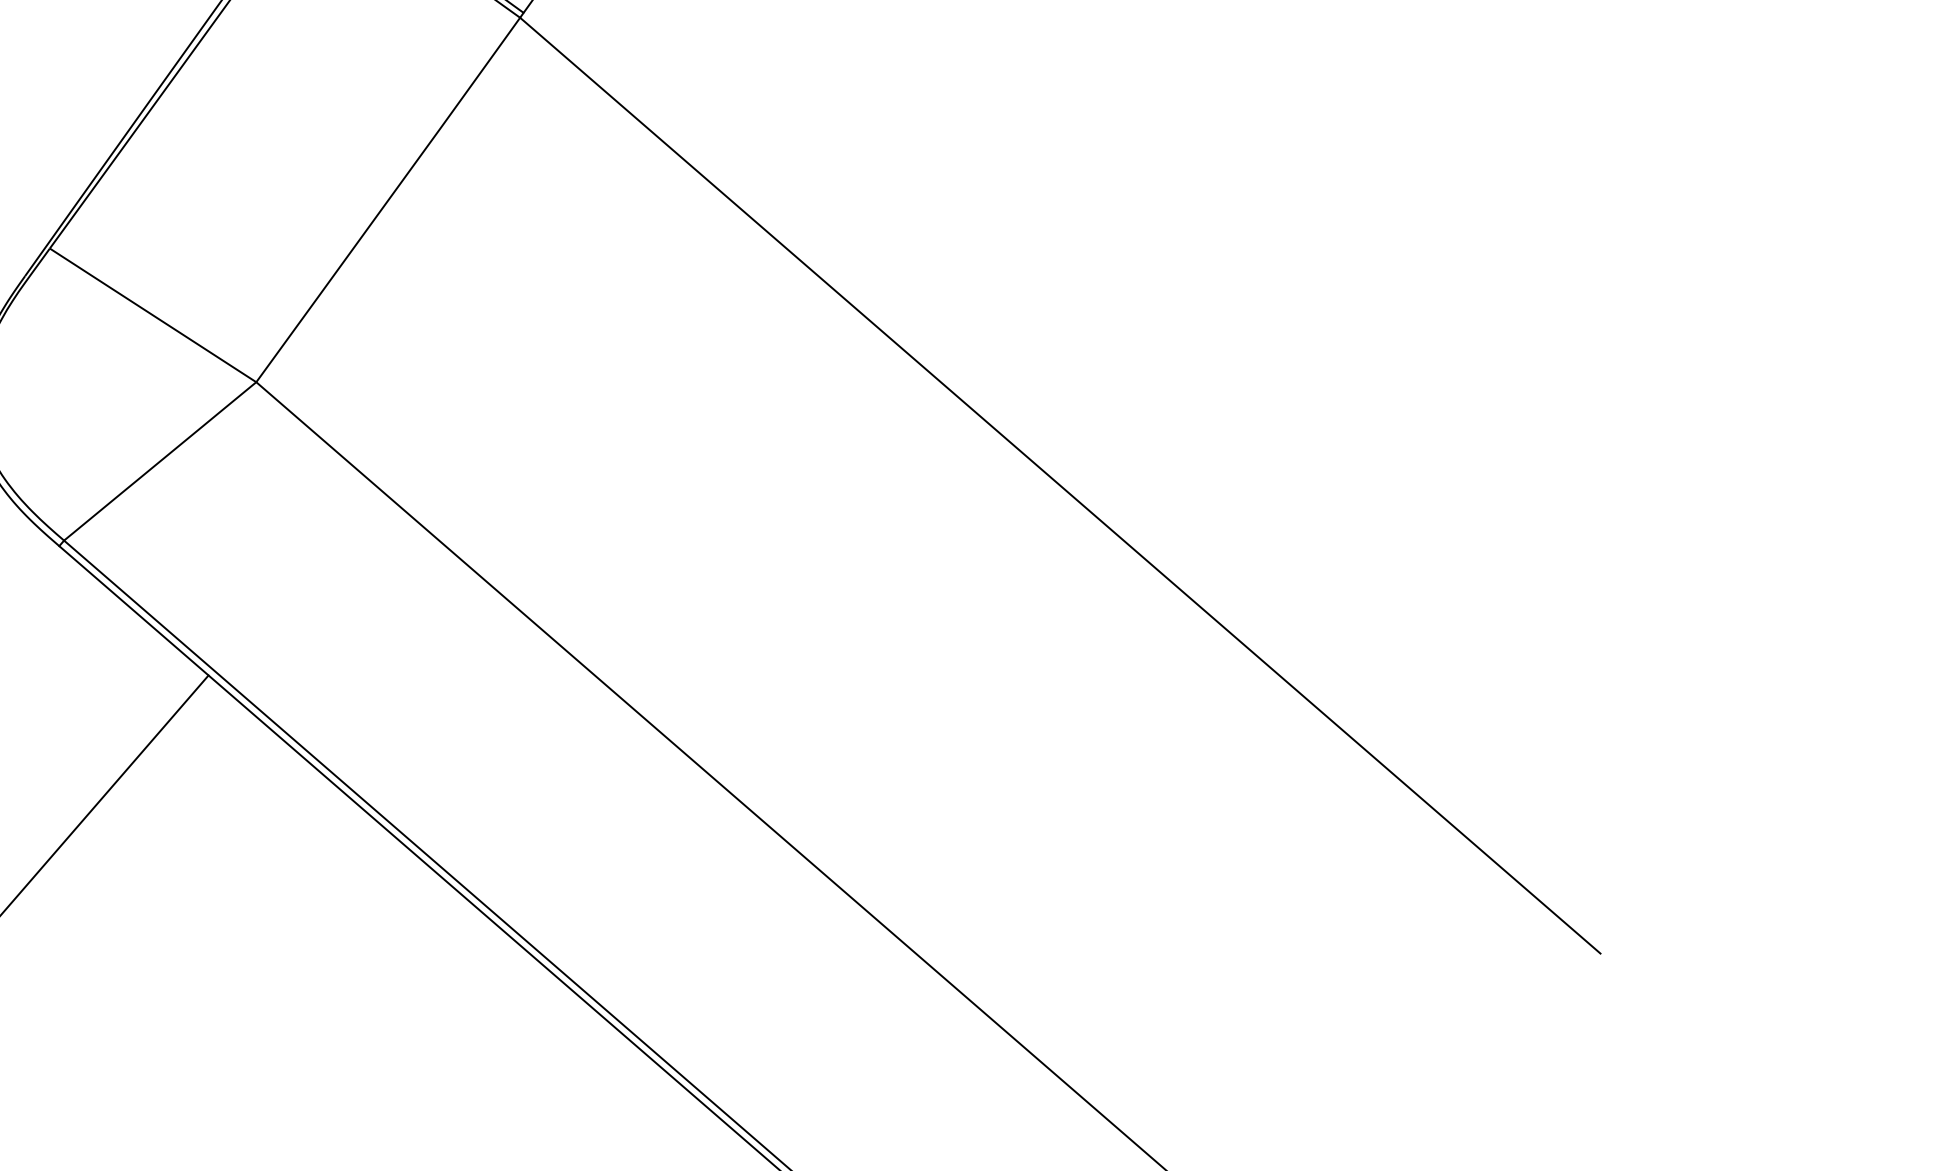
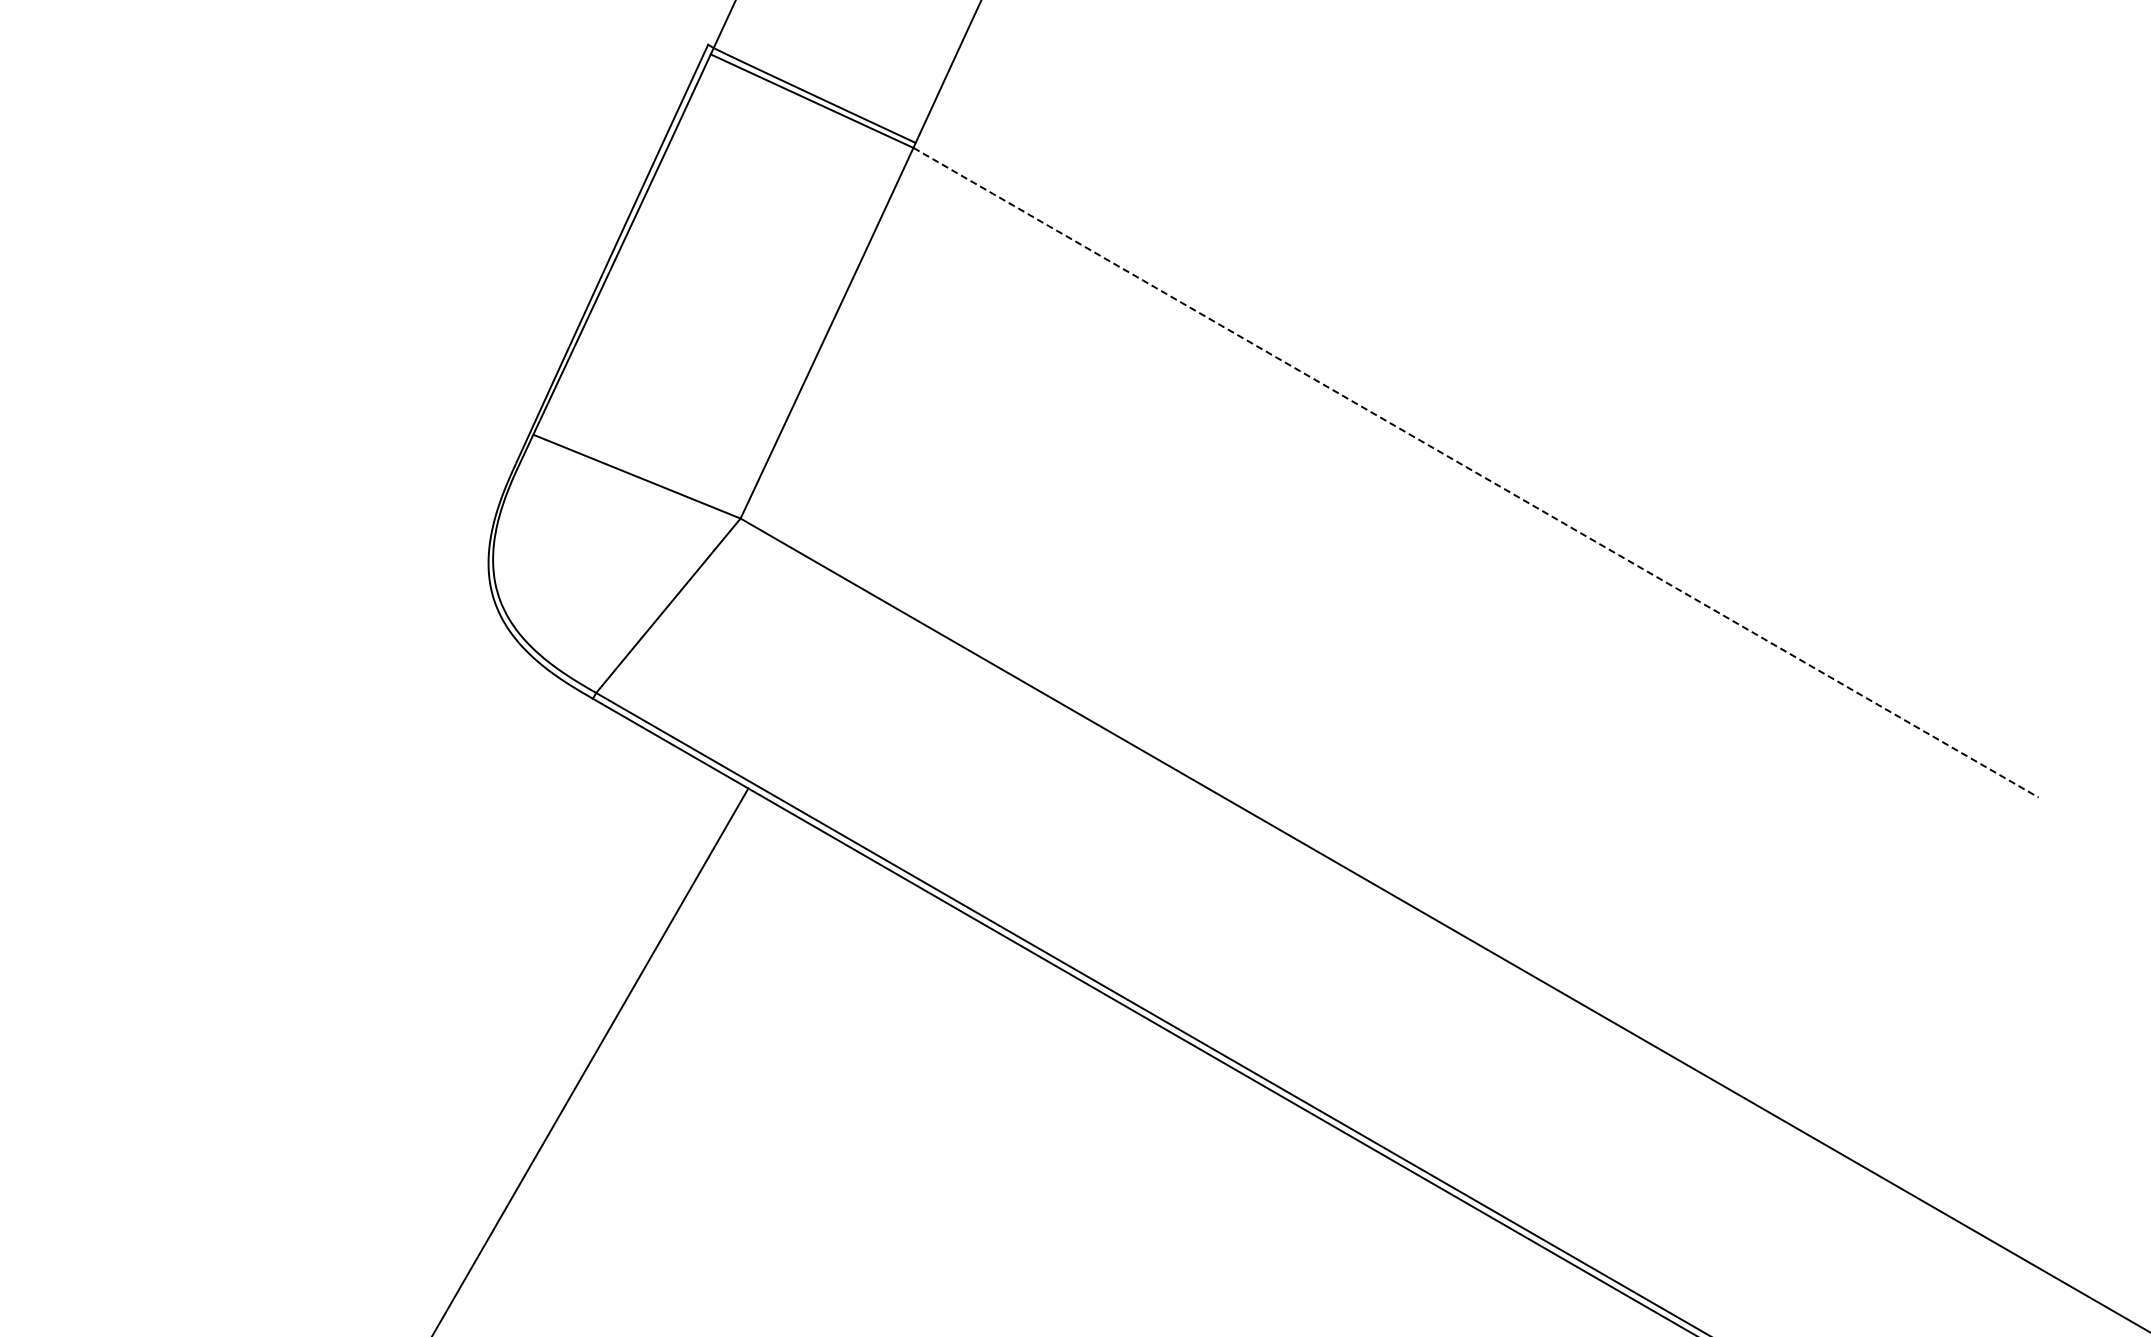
line: (1060, 485) -> (1476, 472), solid -> dashed

